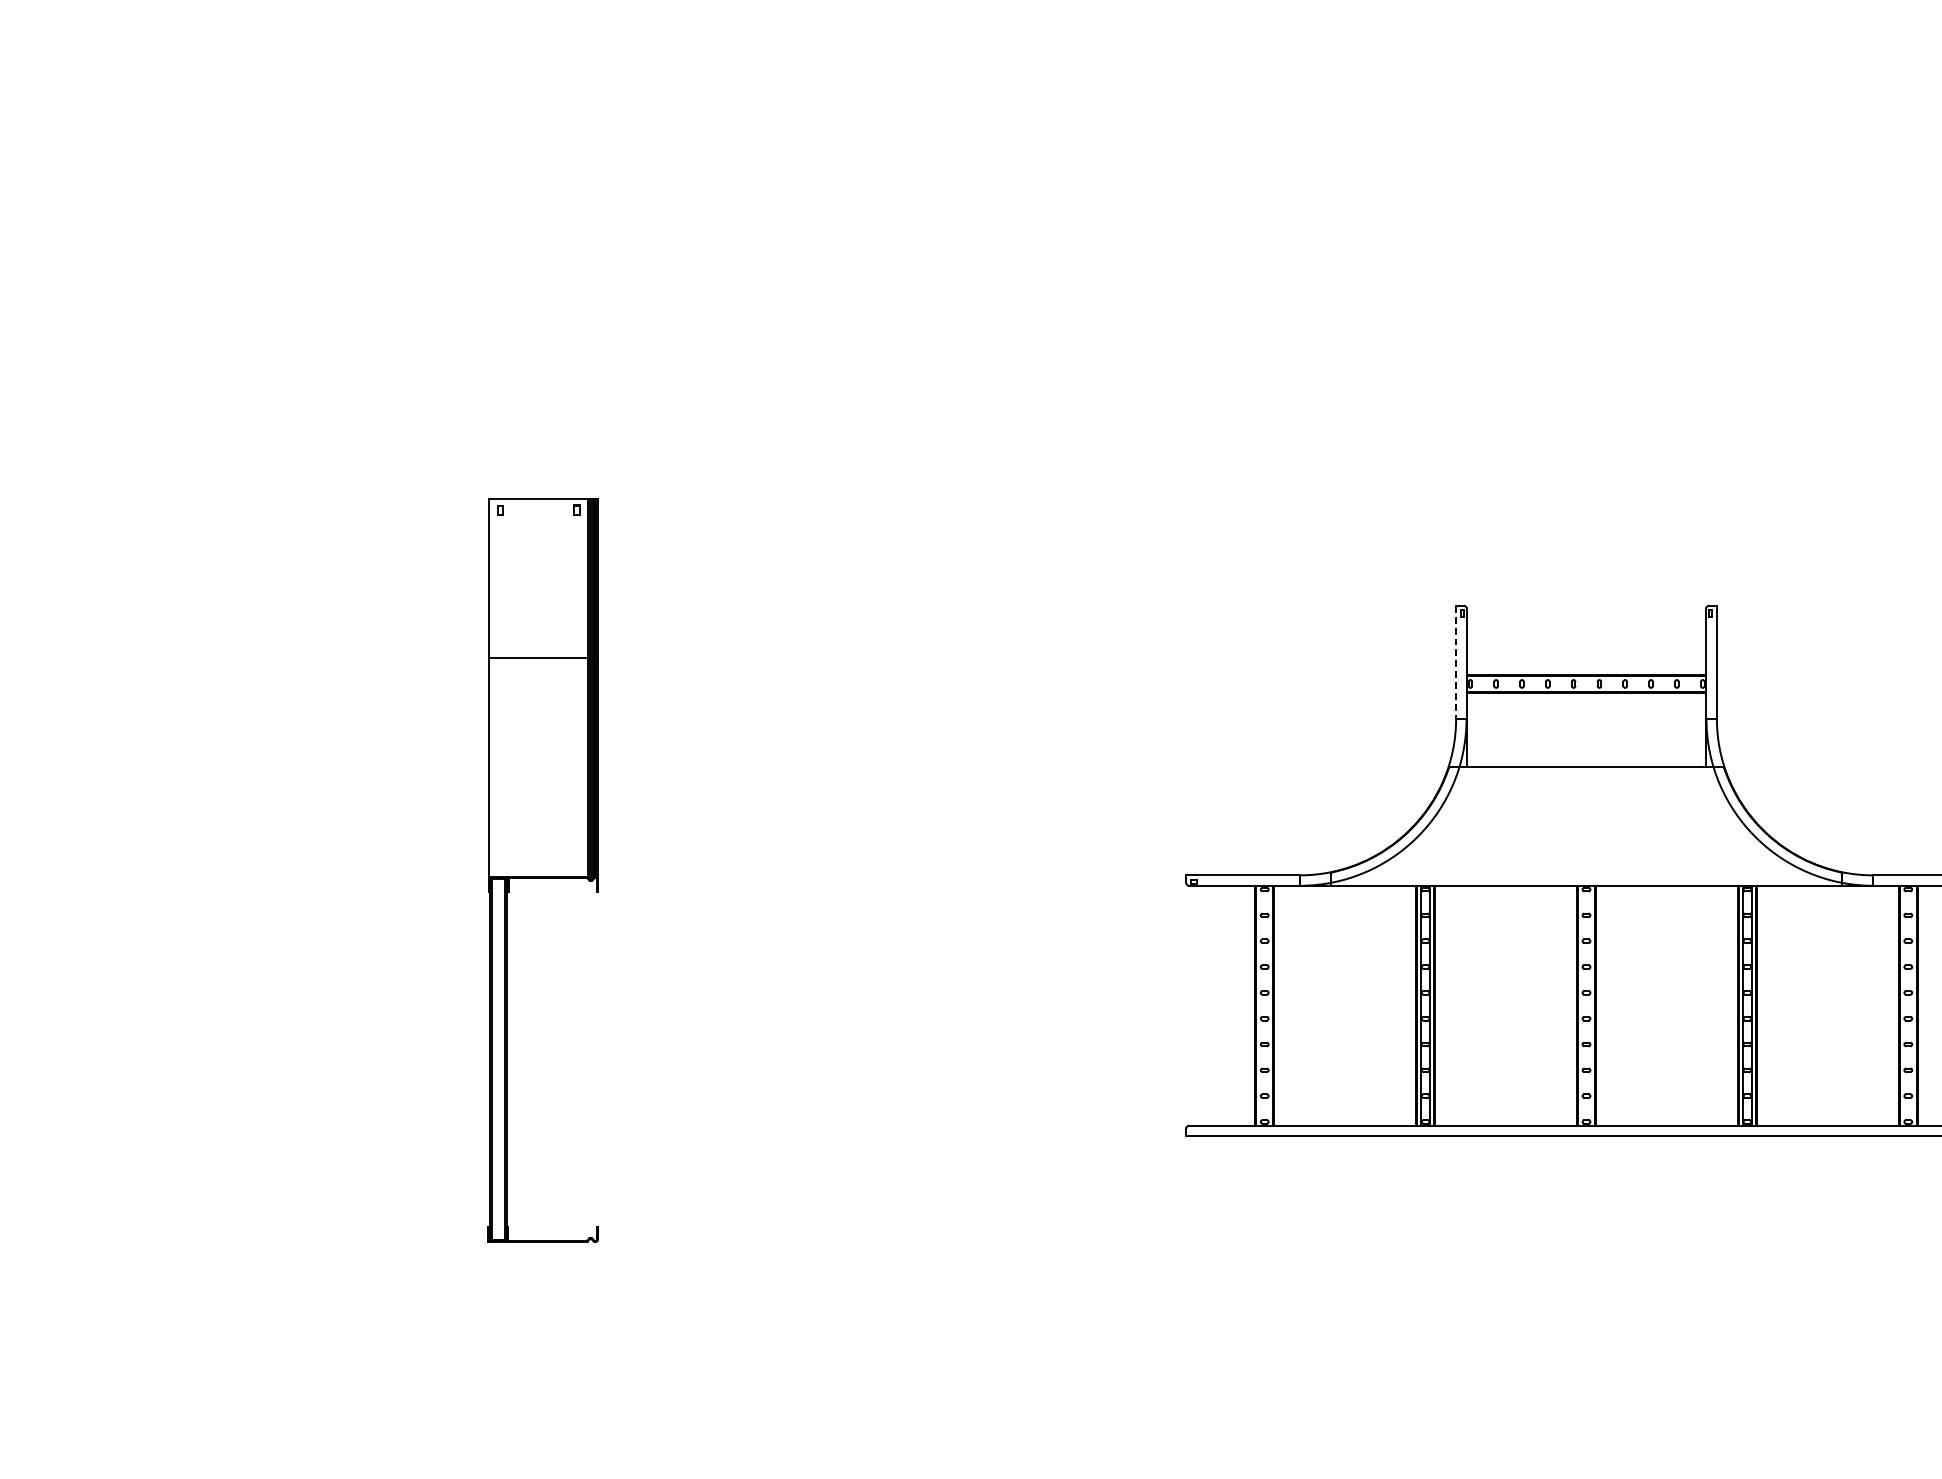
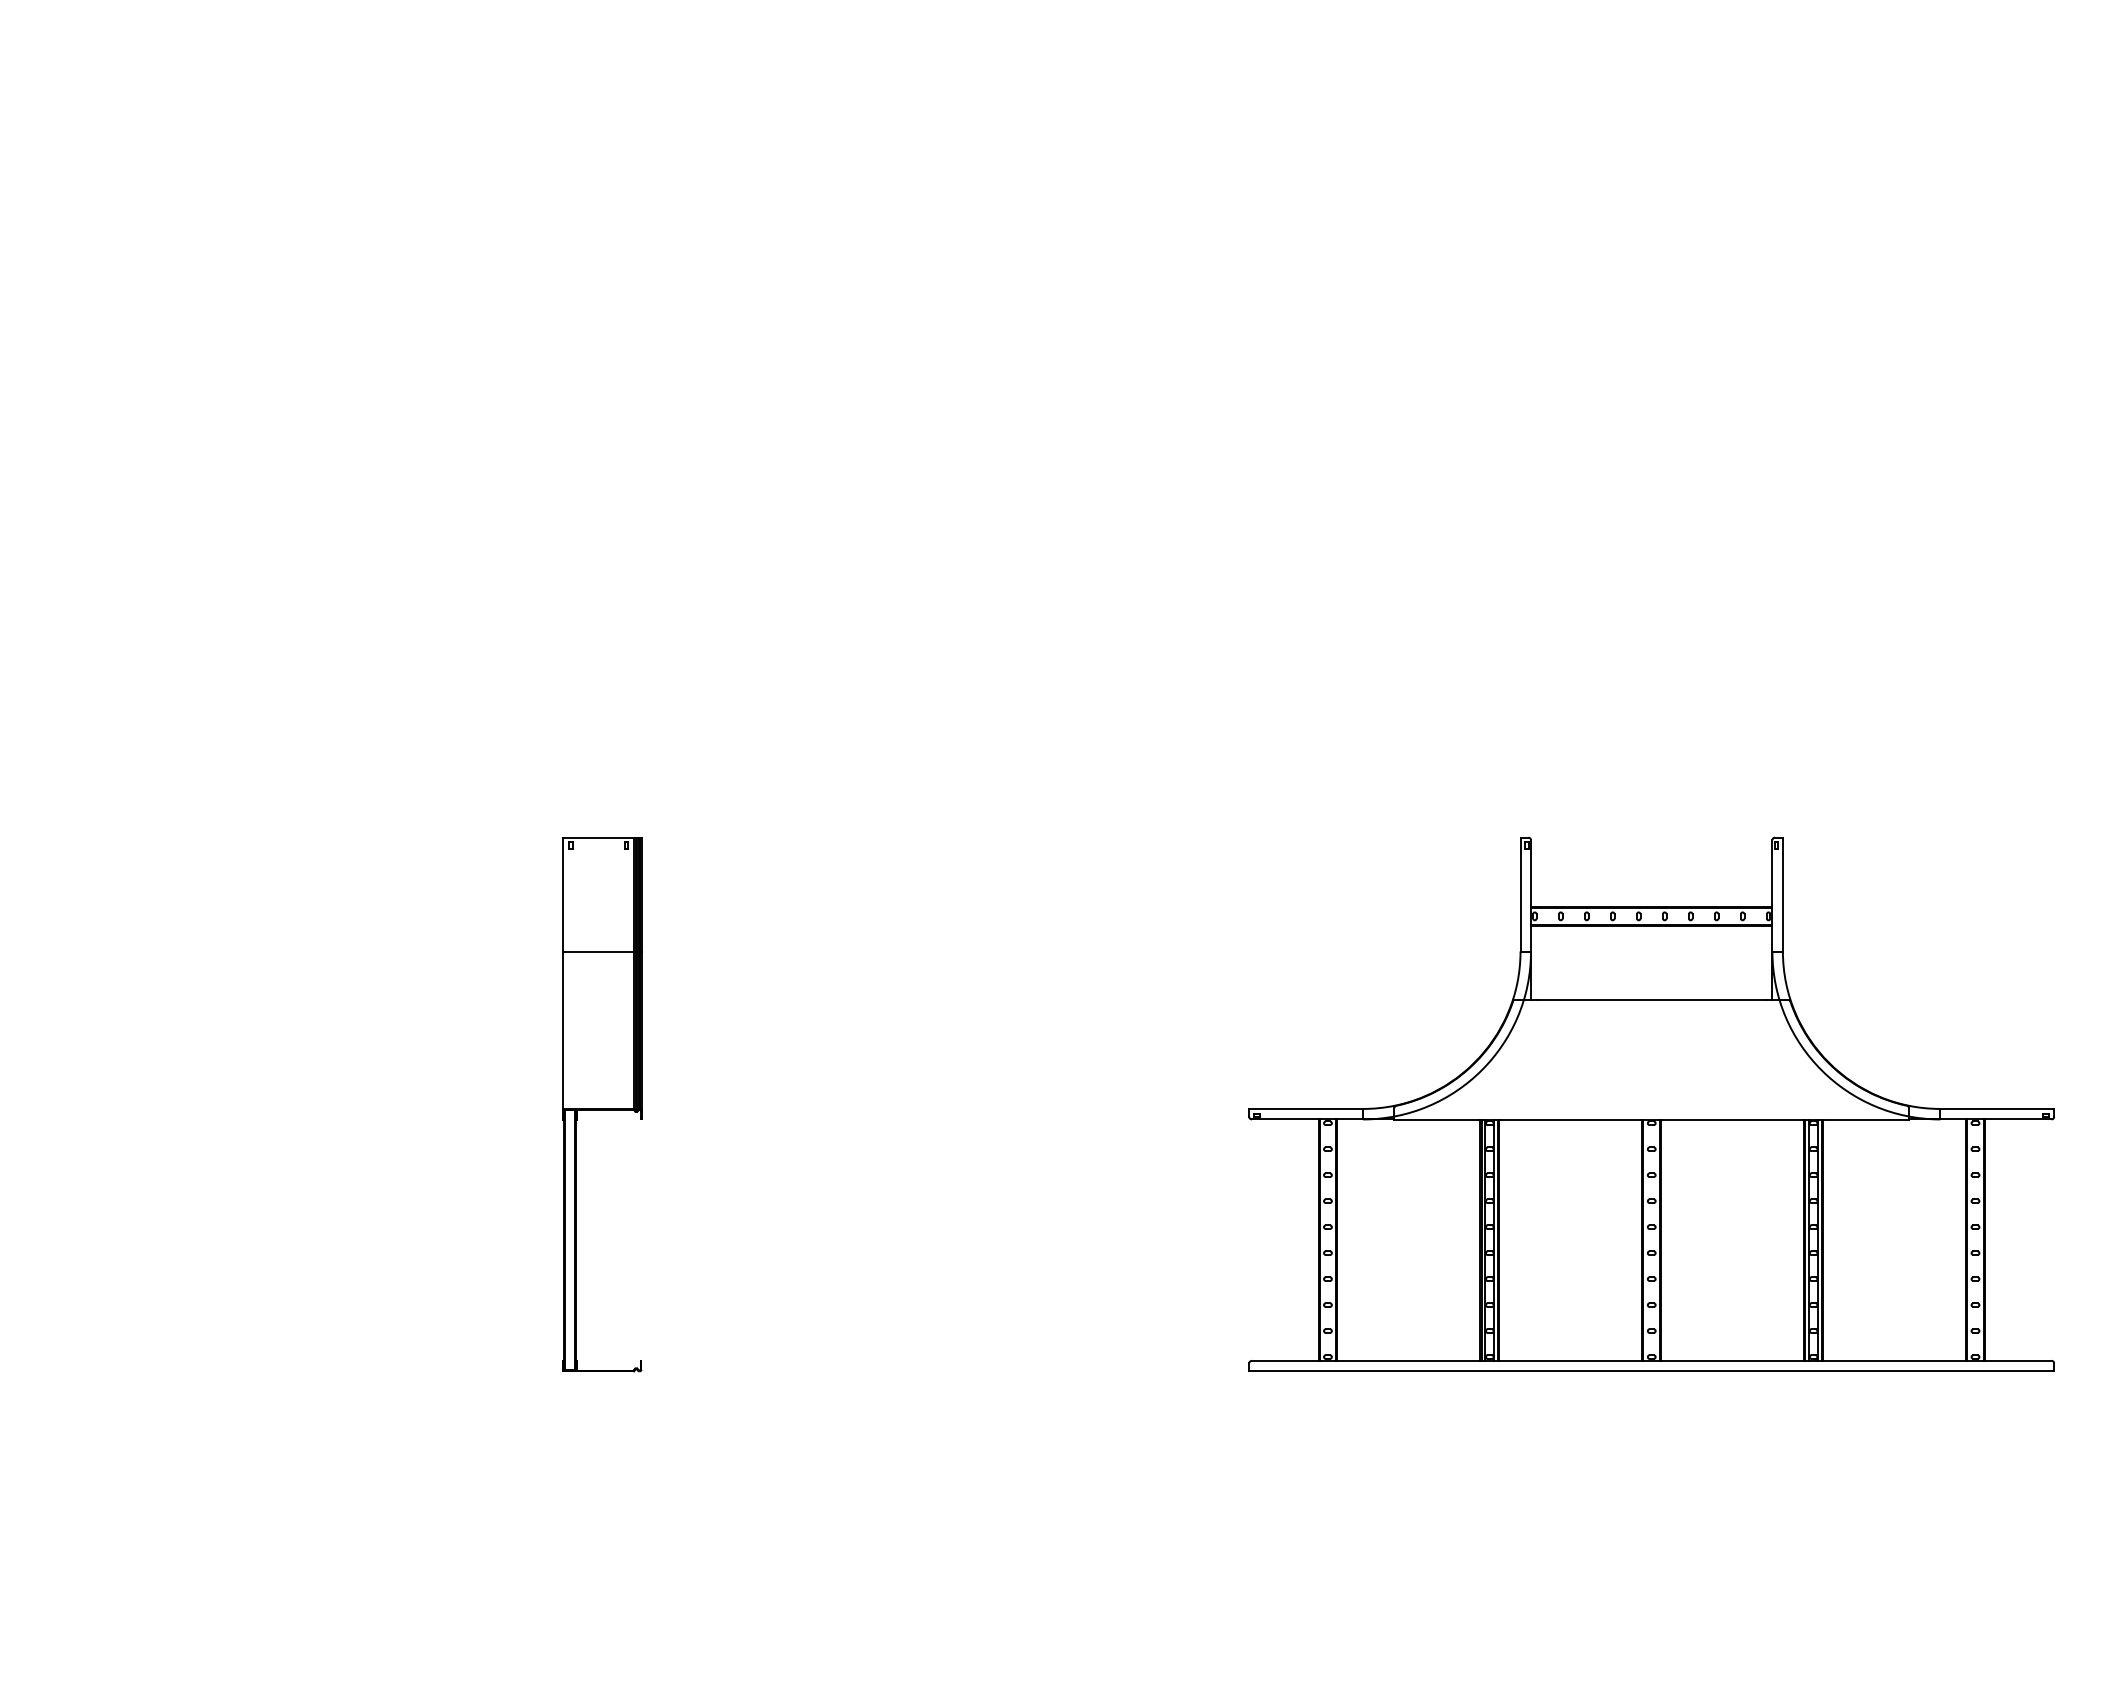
line: (1456, 662) -> (1520, 894), dashed -> solid
part: (543, 870) -> (602, 1104), size x0.71

